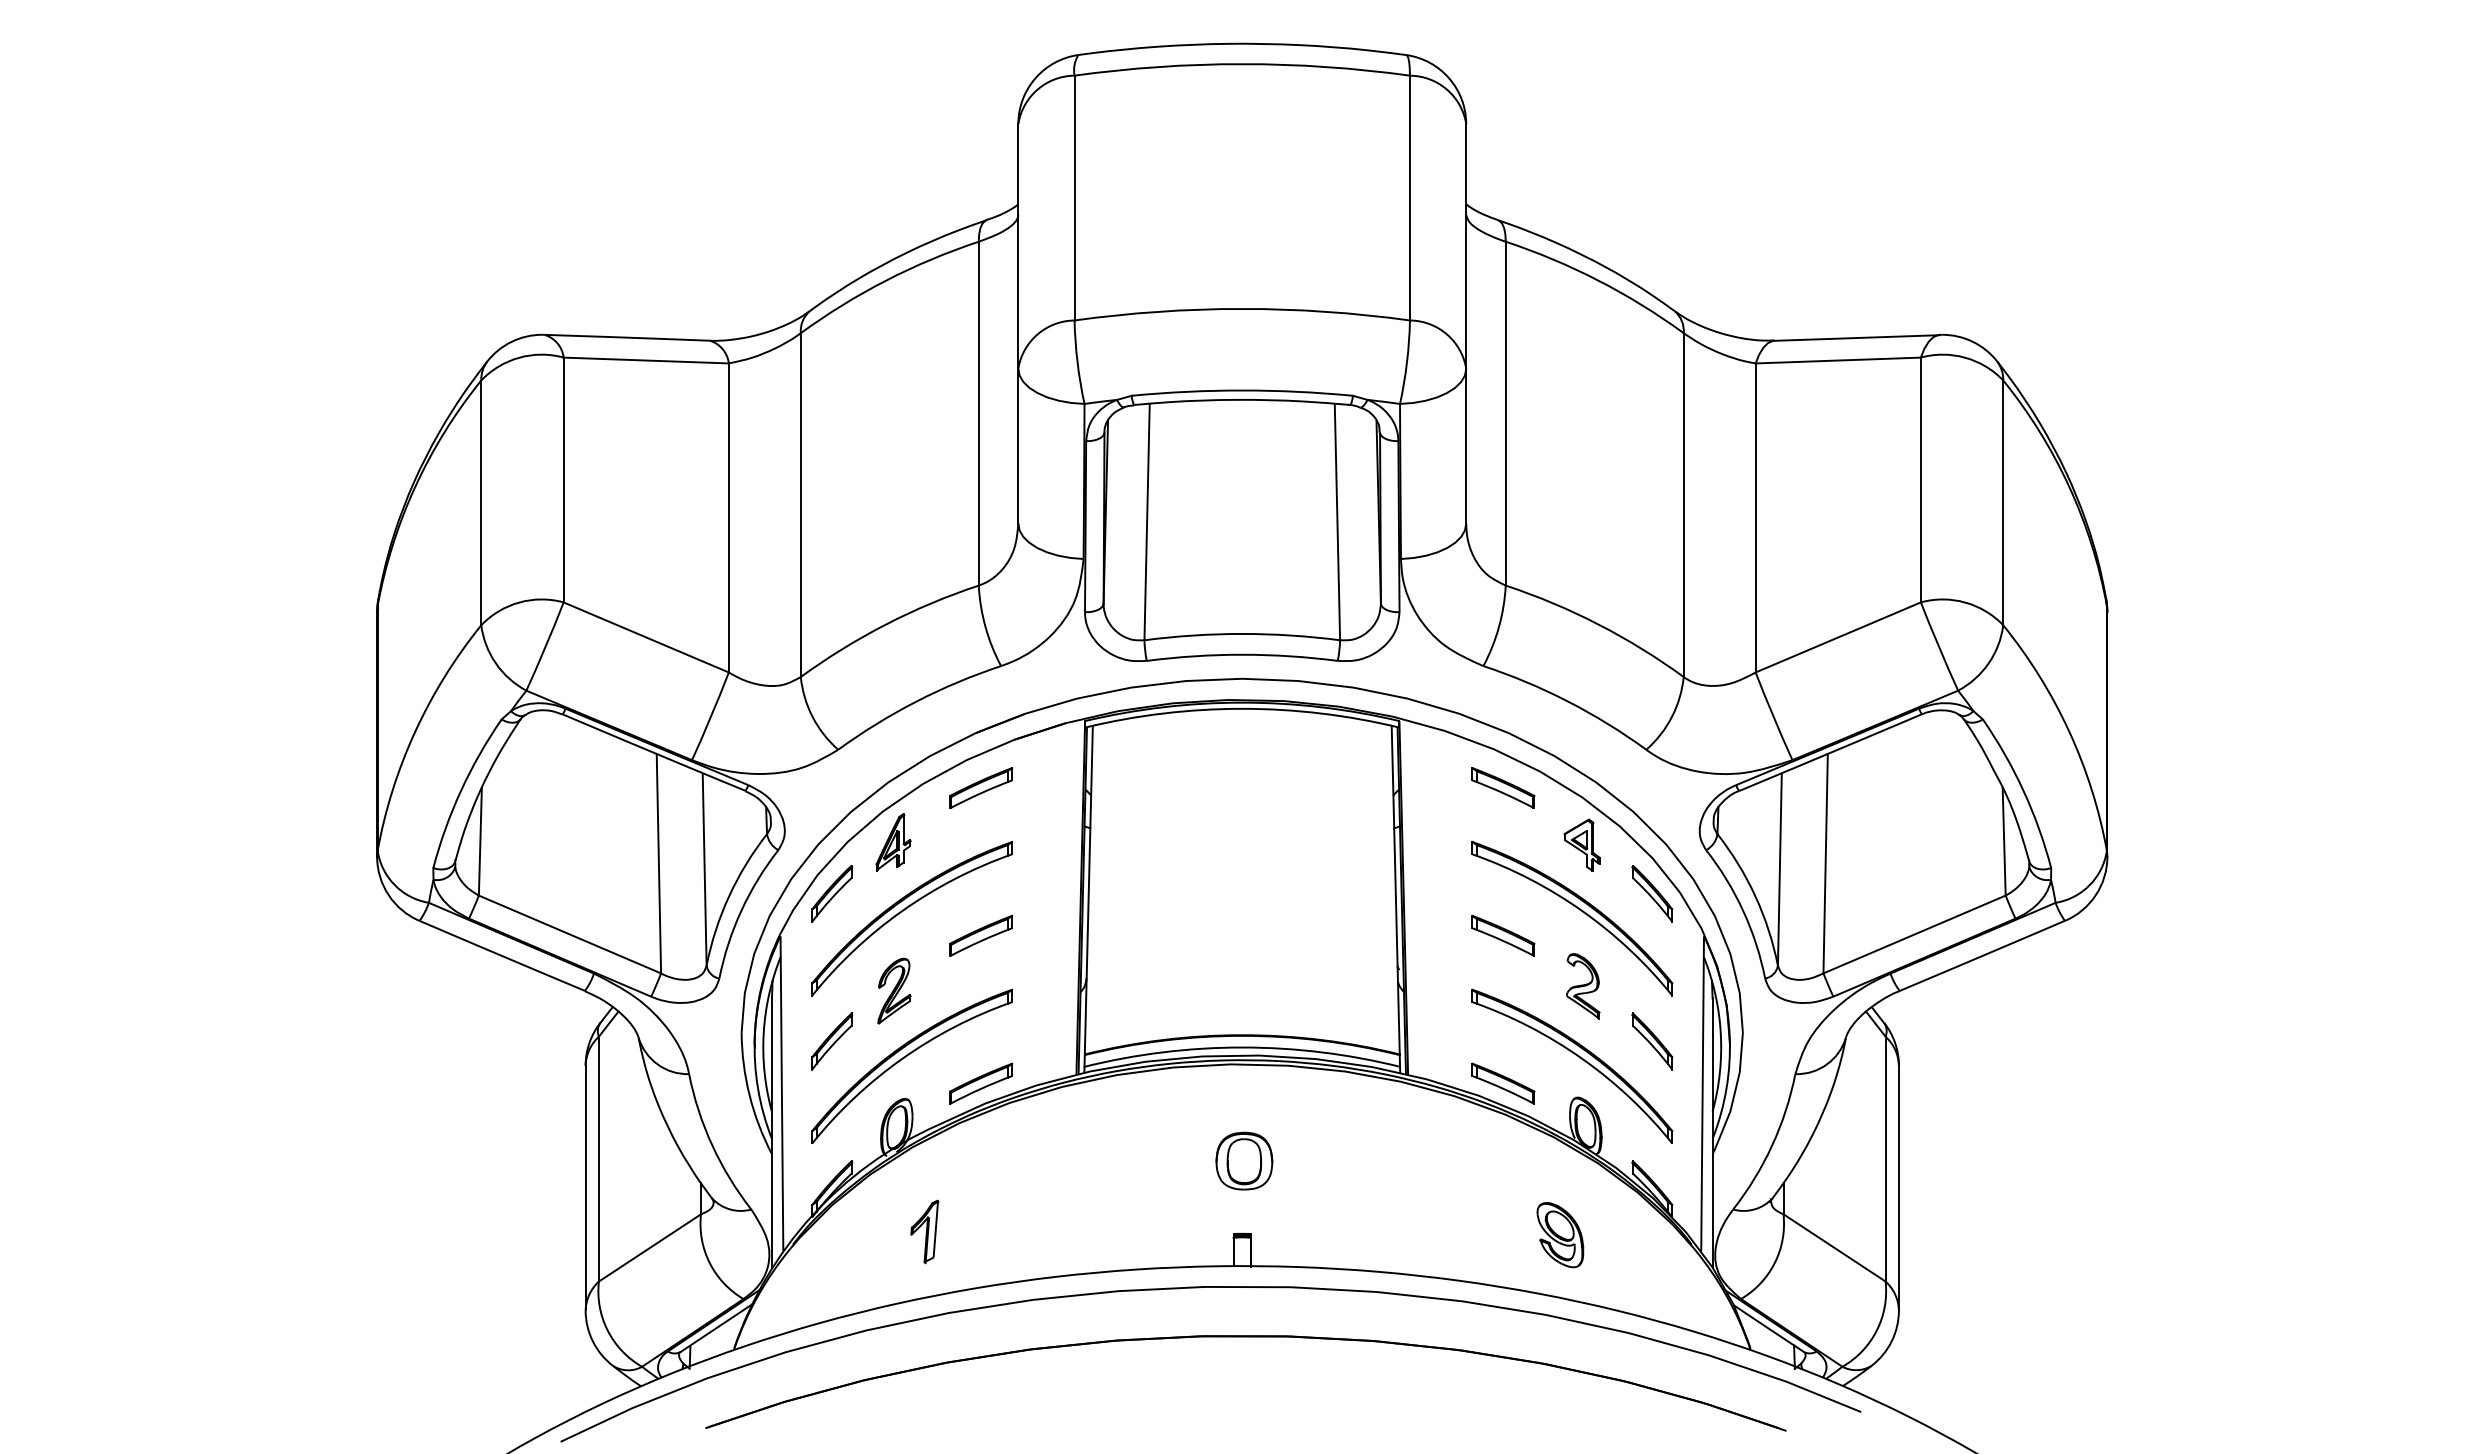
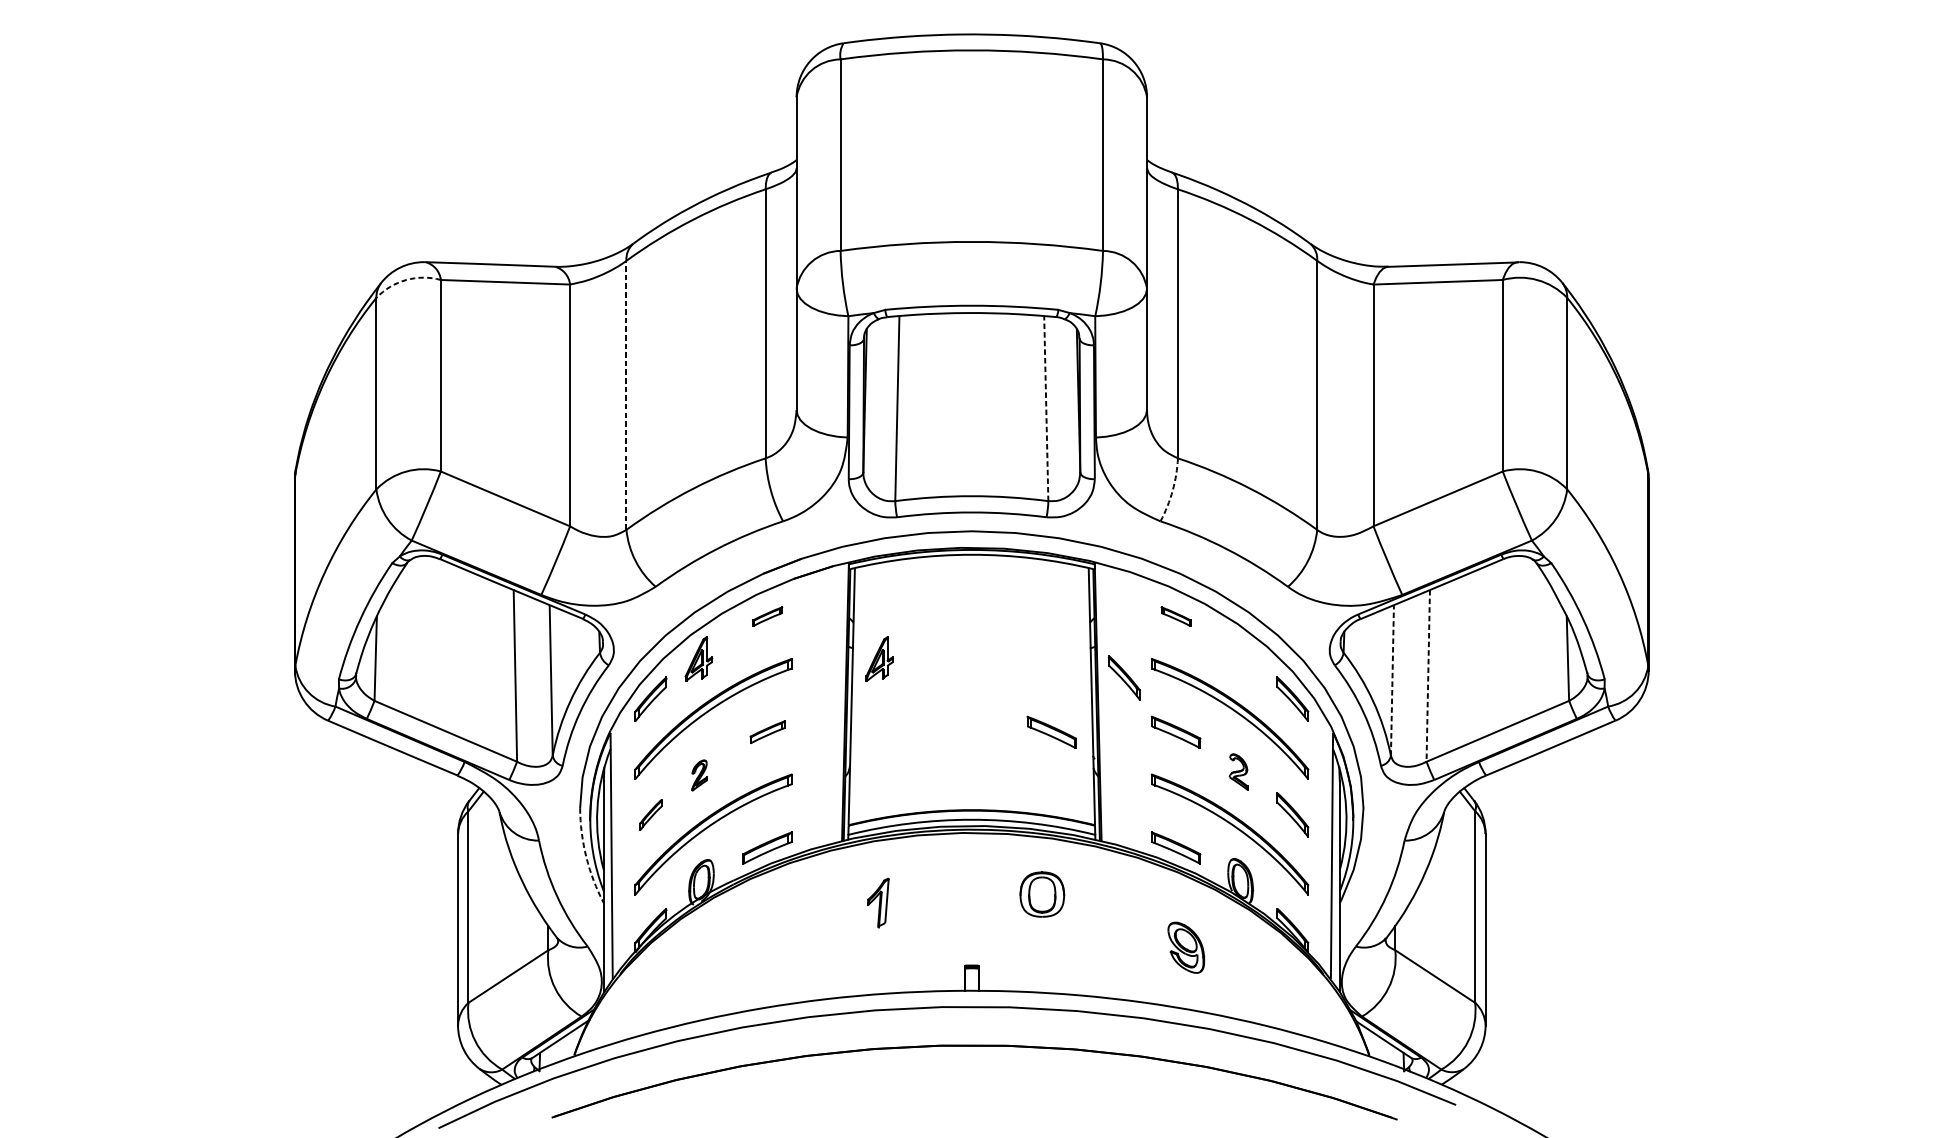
arc: (519, 357) -> (406, 279), solid -> dashed
line: (800, 505) -> (626, 395), solid -> dashed
line: (1337, 522) -> (1046, 408), solid -> dashed
arc: (1499, 627) -> (1173, 491), solid -> dashed
part: (981, 787) -> (767, 616), size x0.6
part: (1503, 787) -> (1176, 616), size x0.6
part: (1124, 842) -> (879, 659), added
part: (1581, 844) -> (1237, 660), removed
line: (1825, 863) -> (1428, 675), solid -> dashed
part: (1437, 866) -> (1124, 678), added
line: (1779, 869) -> (1392, 680), solid -> dashed
part: (981, 935) -> (767, 732), size x0.7
part: (1344, 935) -> (1051, 732), added
part: (1583, 986) -> (1238, 772), size x0.7
part: (894, 990) -> (699, 775), size x0.6
part: (832, 1041) -> (651, 815), size x0.7
arc: (749, 1095) -> (586, 857), solid -> dashed
part: (1244, 1160) -> (1042, 894), moved
part: (924, 1231) -> (878, 902), moved
part: (1560, 1235) -> (1186, 948), moved

